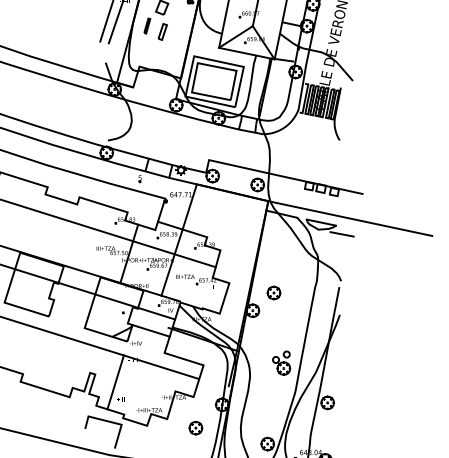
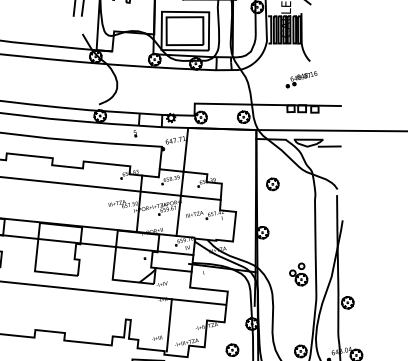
part: (326, 157) -> (301, 79), added
part: (273, 292) -> (272, 184), moved
line: (115, 382) -> (169, 325), moved

